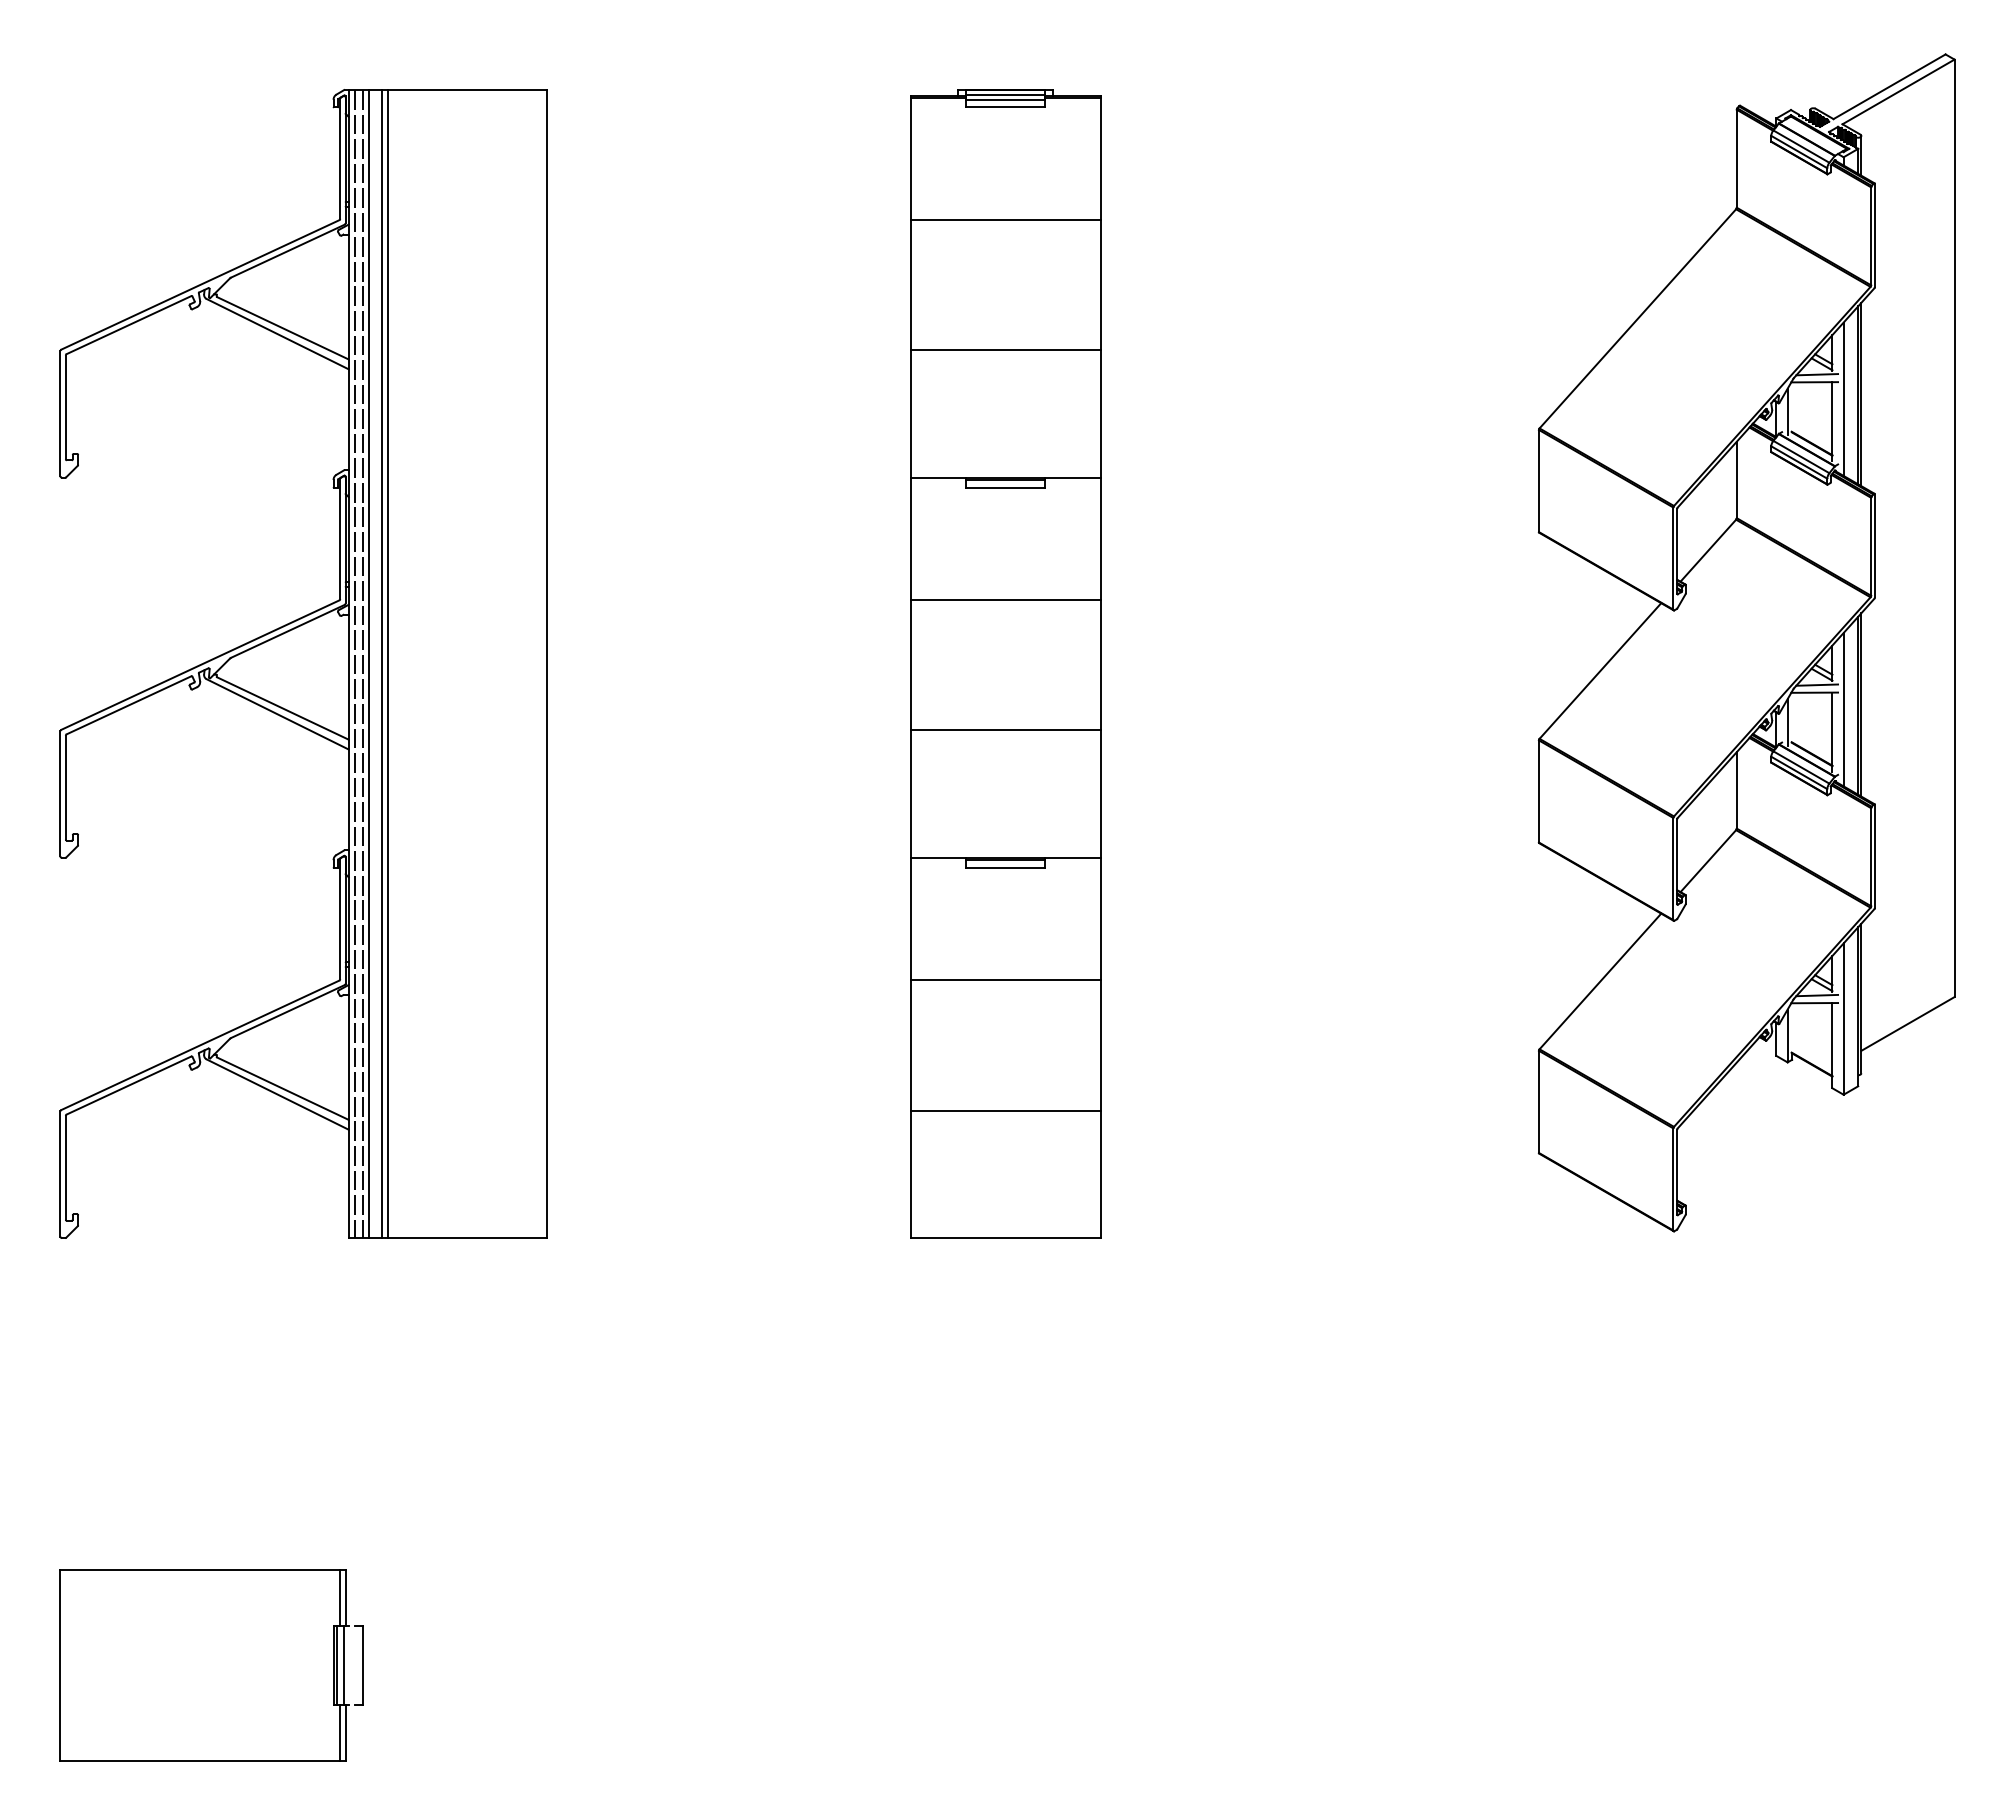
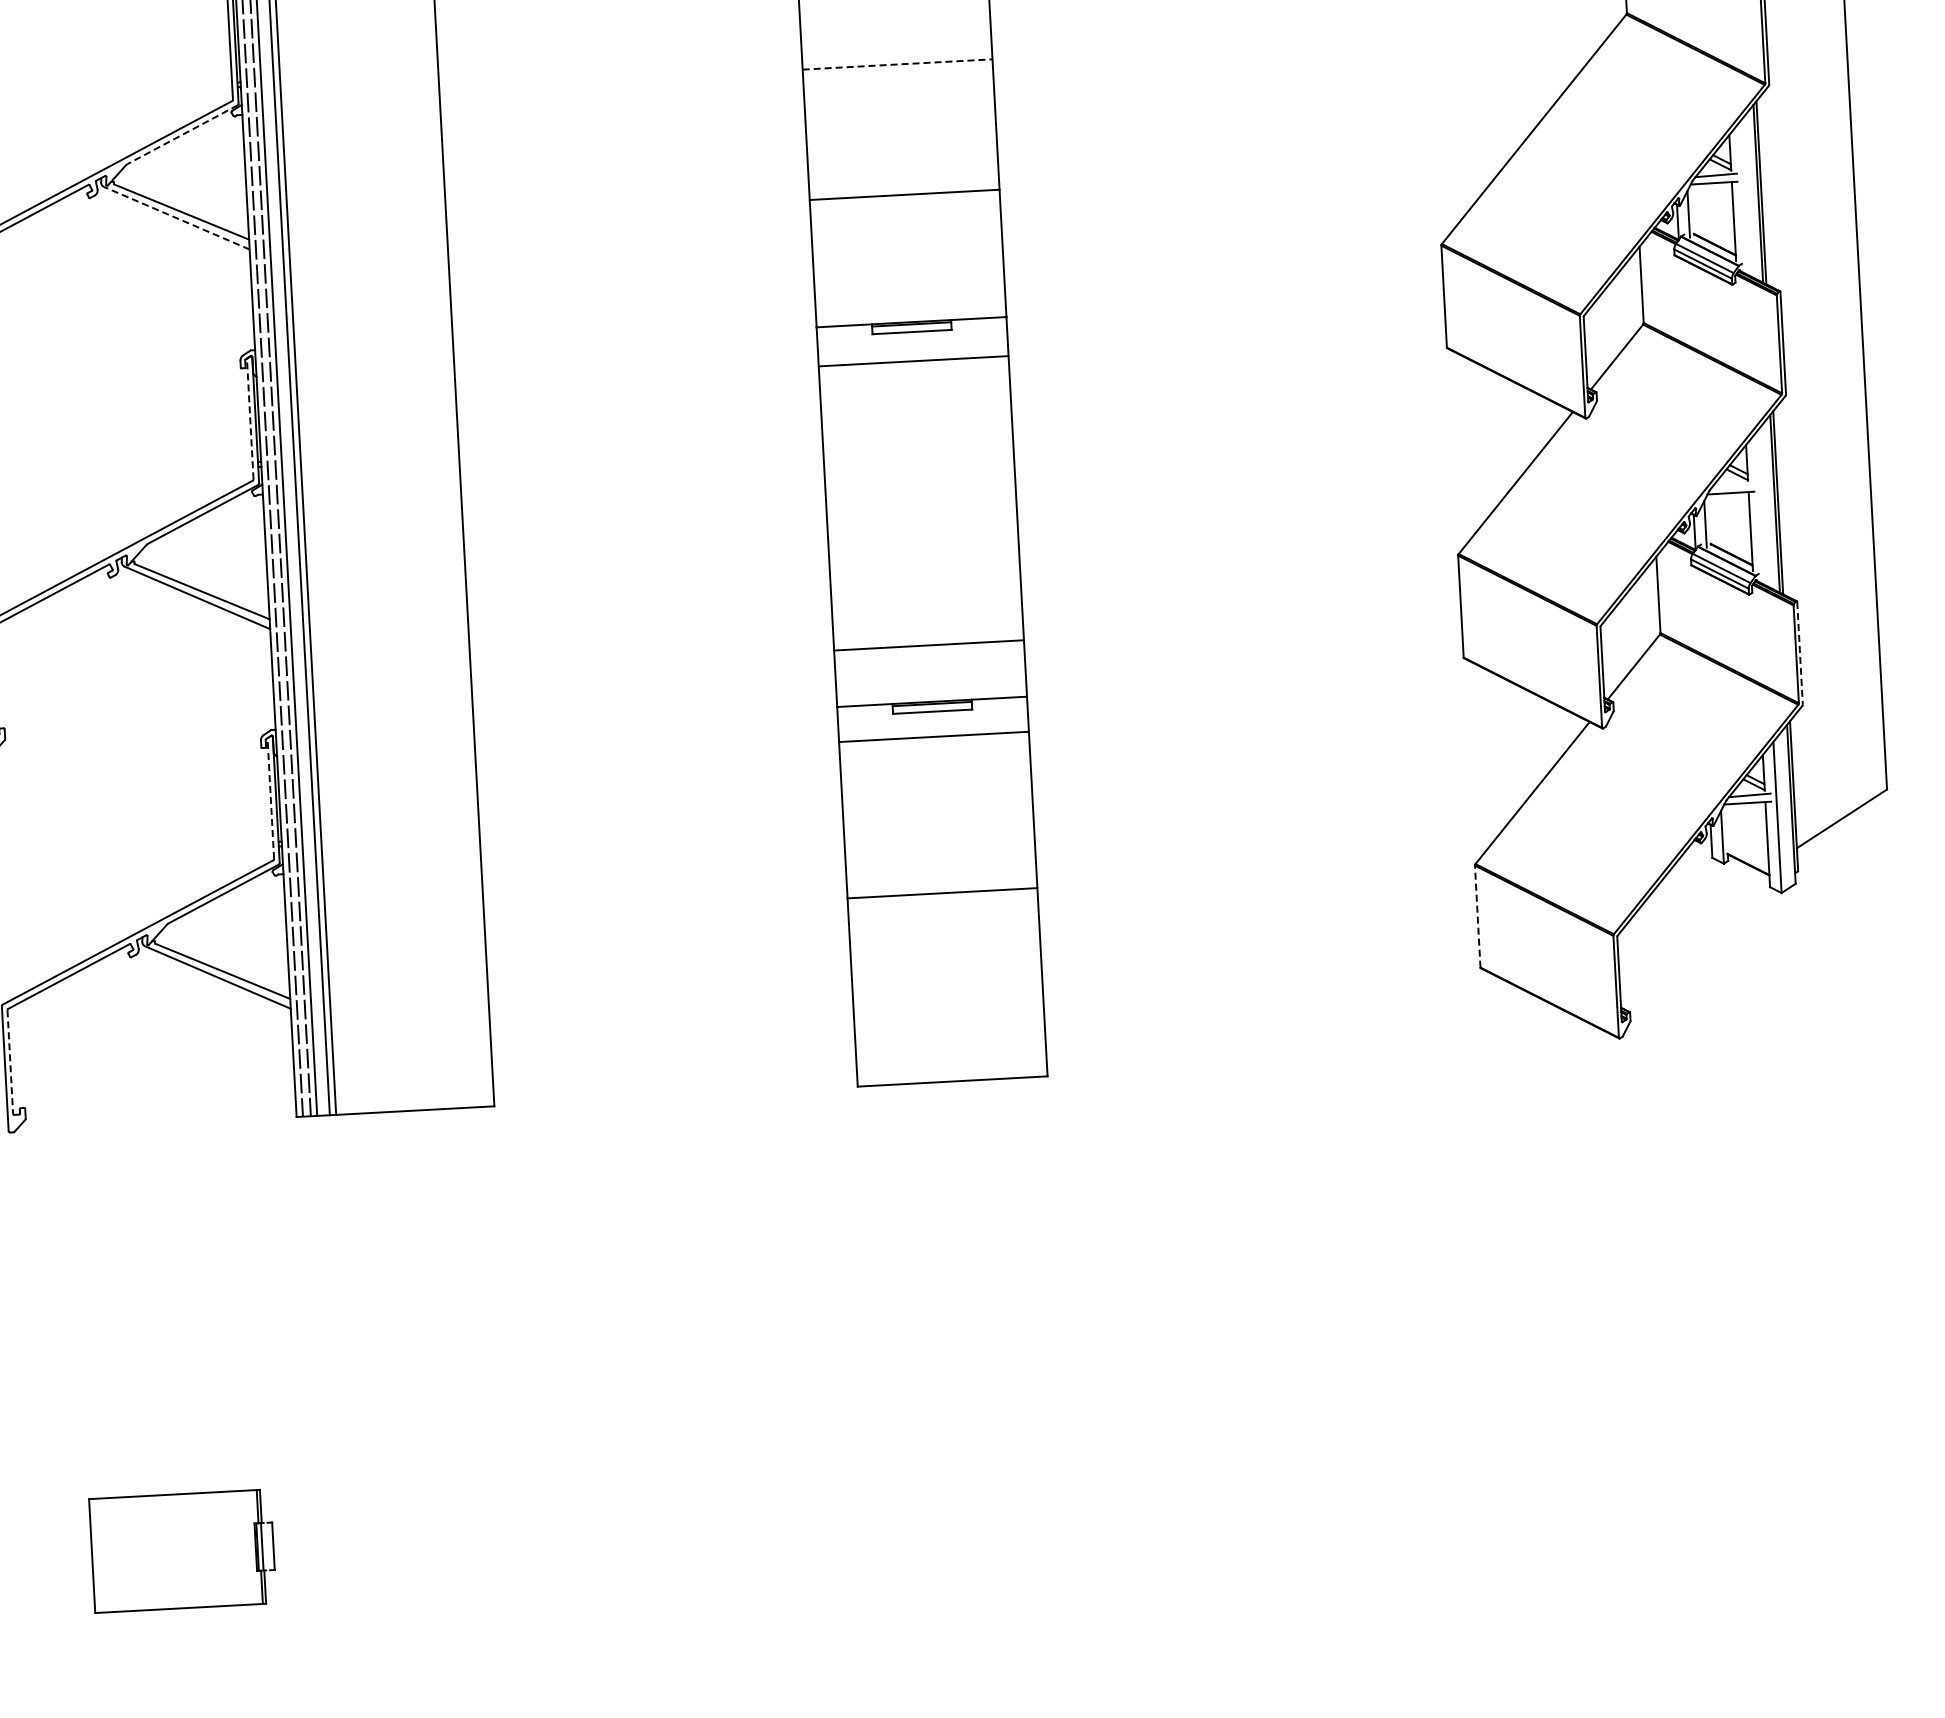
line: (1006, 219) -> (898, 64), solid -> dashed
line: (287, 251) -> (182, 135), solid -> dashed
line: (277, 333) -> (176, 217), solid -> dashed
line: (1843, 398) -> (1743, 197), removed
line: (340, 539) -> (250, 419), solid -> dashed
line: (1005, 599) -> (913, 360), moved
line: (1817, 684) -> (1733, 484), removed
line: (1843, 709) -> (1760, 508), removed
line: (1005, 730) -> (928, 645), moved
line: (1875, 856) -> (1800, 653), solid -> dashed
line: (340, 919) -> (271, 799), solid -> dashed
line: (1005, 980) -> (933, 737), moved
line: (1538, 1101) -> (1477, 916), solid -> dashed
line: (1005, 1110) -> (942, 893), moved
line: (65, 1167) -> (9, 1061), solid -> dashed
part: (211, 1665) -> (182, 1551), size x0.6

